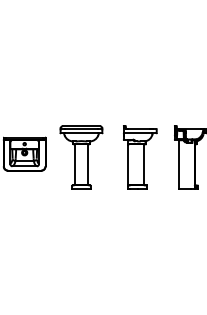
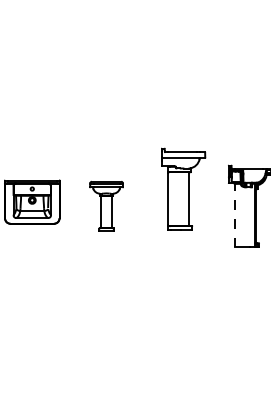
part: (81, 156) -> (106, 205), size x0.6
part: (140, 156) -> (183, 188), moved
line: (179, 164) -> (234, 215), solid -> dashed

